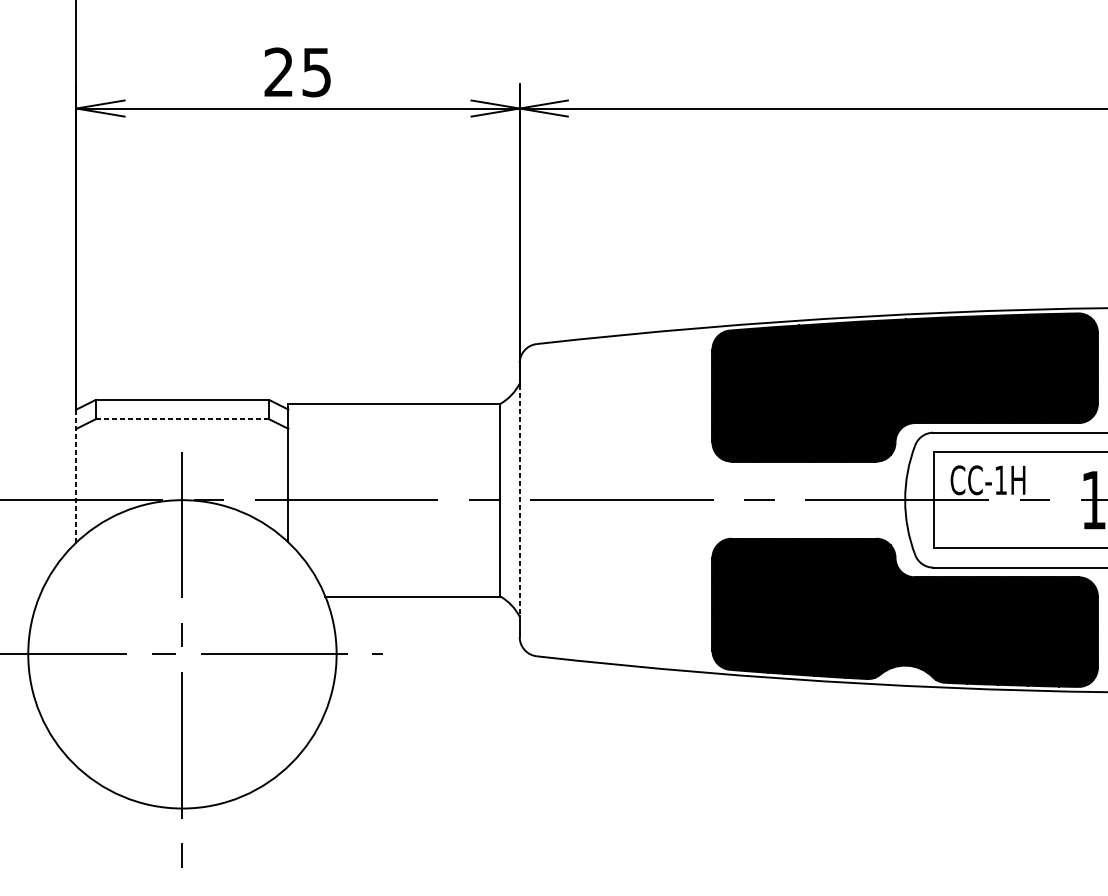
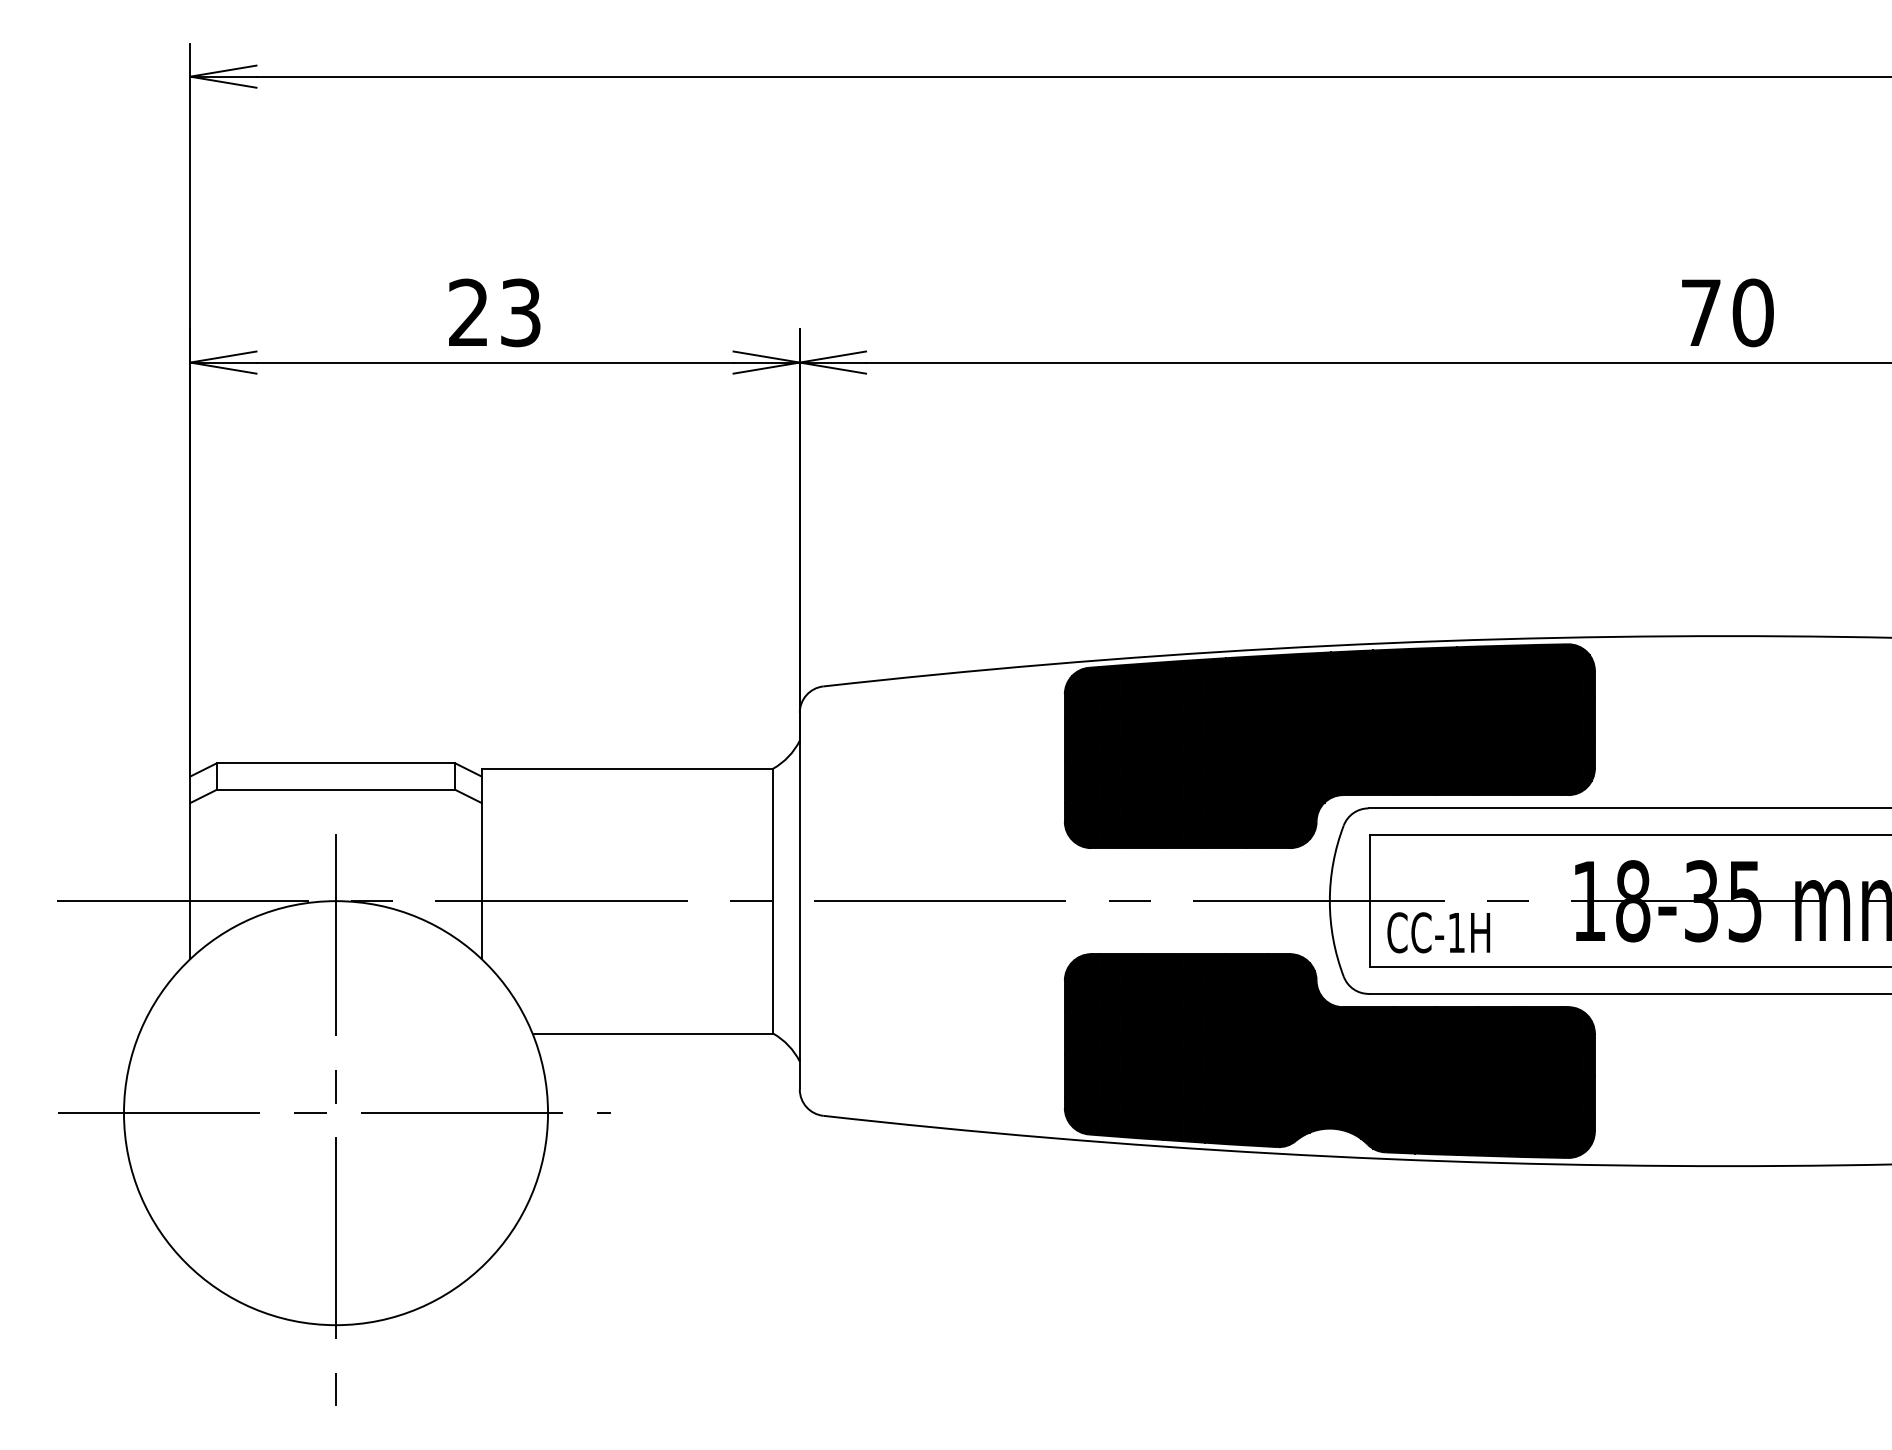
text: (316, 72) -> (520, 312), 25 -> 23
line: (182, 418) -> (336, 789), dashed -> solid
line: (76, 476) -> (190, 868), dashed -> solid
text: (987, 480) -> (1438, 932), moved
line: (519, 500) -> (799, 901), dashed -> solid

